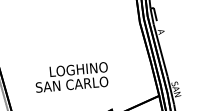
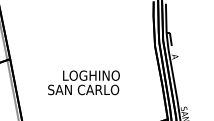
text: (71, 77) -> (83, 82), moved

